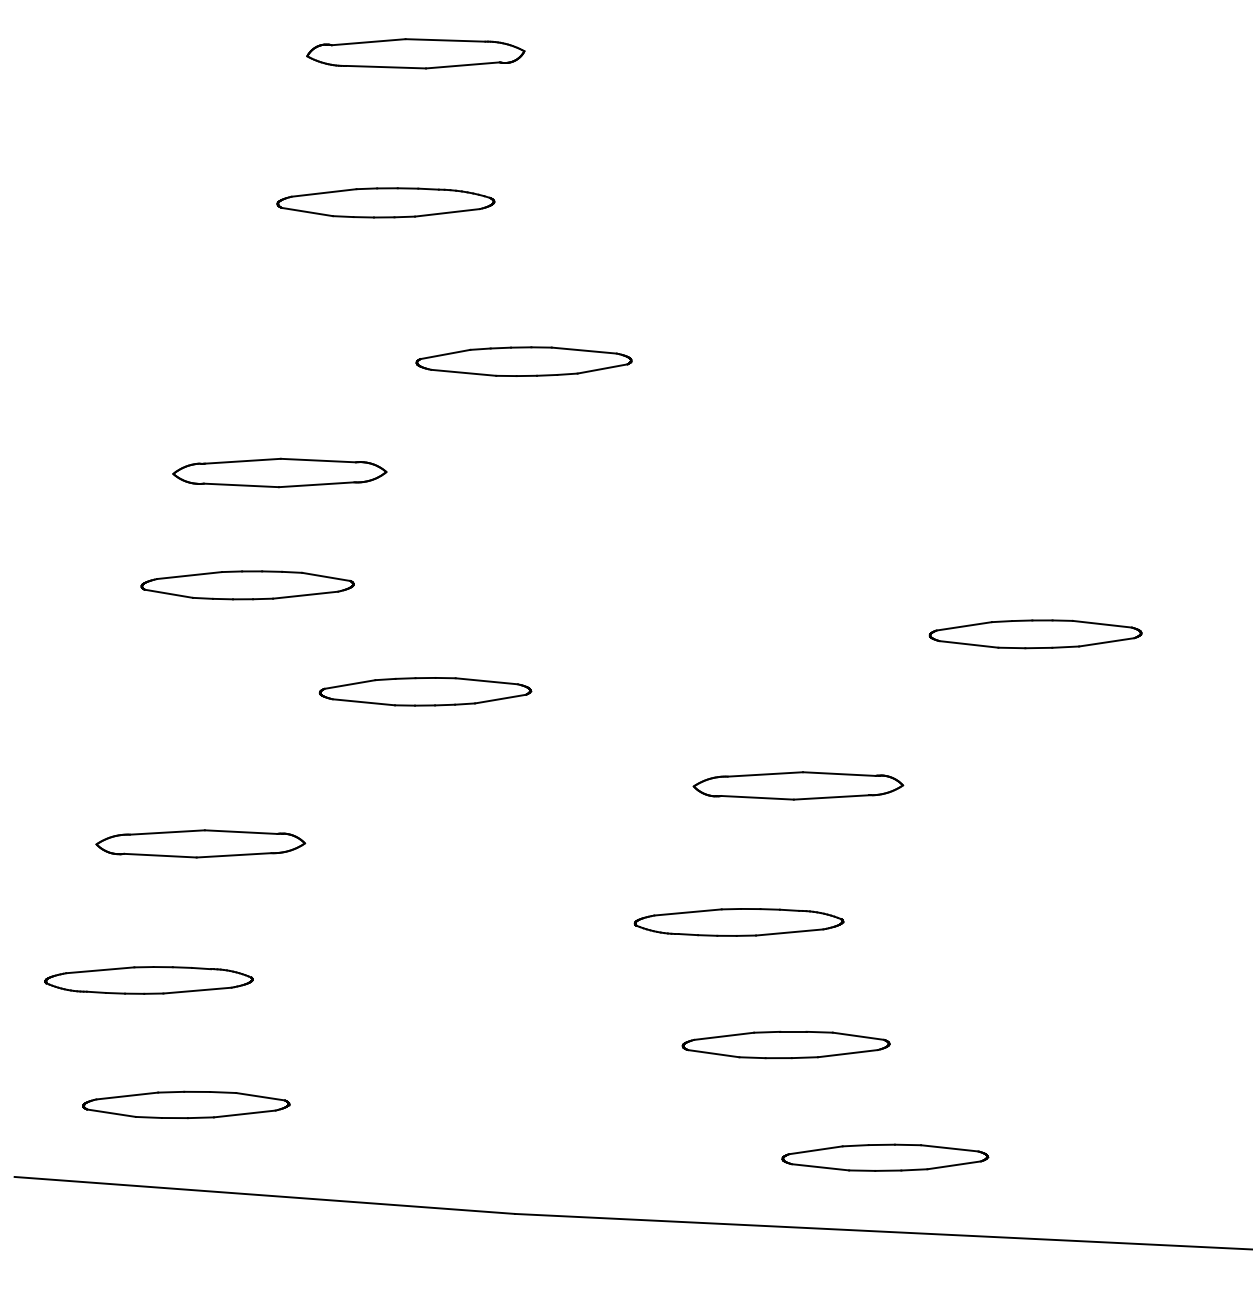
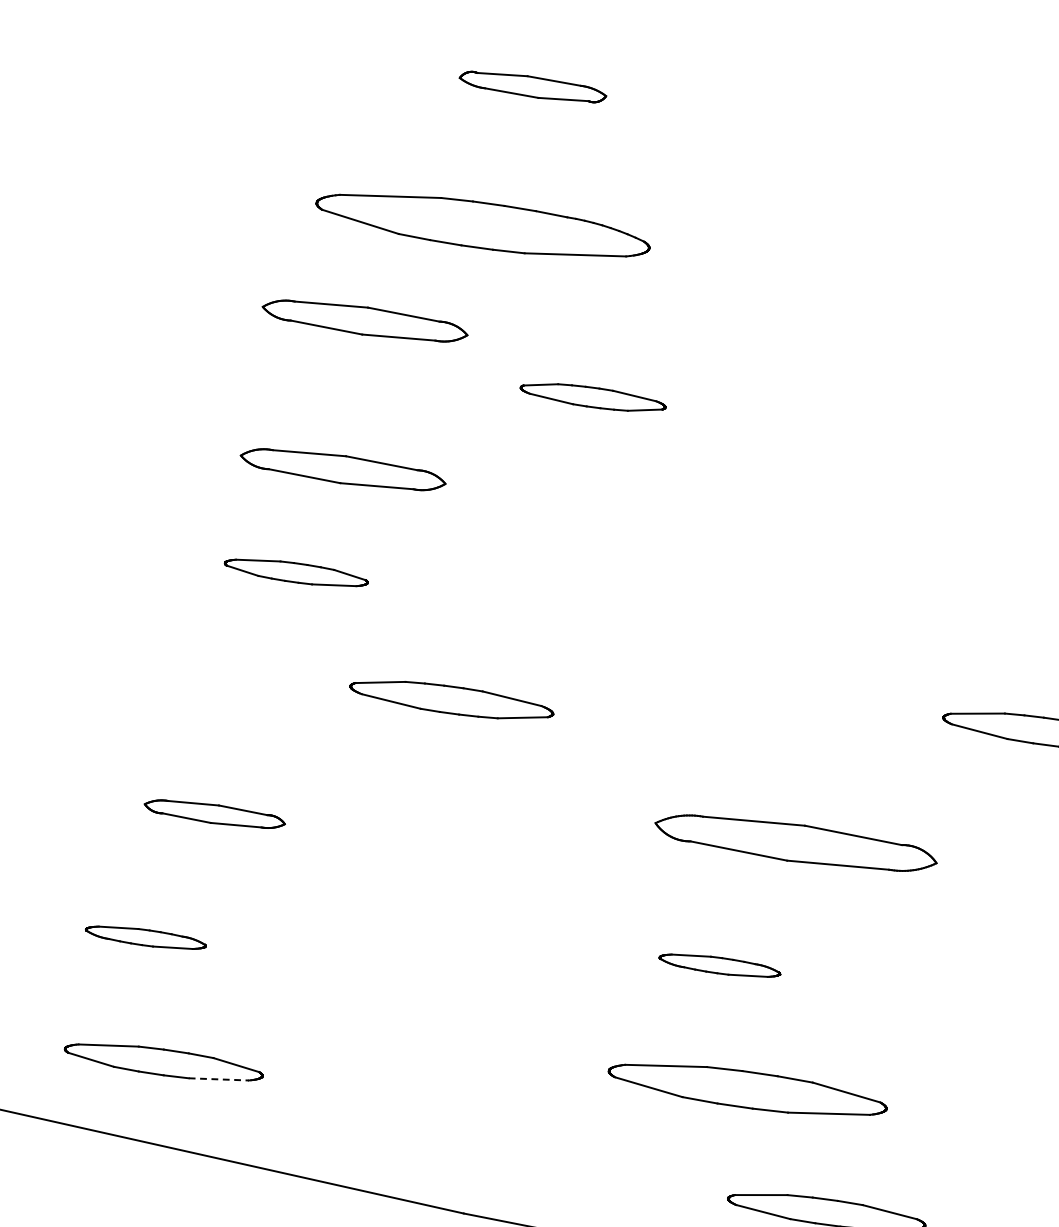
part: (415, 53) -> (532, 86), size x0.7
part: (385, 202) -> (482, 225), size x1.6
part: (279, 317) -> (364, 320), added
part: (523, 361) -> (592, 397), size x0.7
part: (247, 585) -> (296, 573), size x0.7
part: (798, 785) -> (796, 842), size x1.4
part: (200, 843) -> (214, 813), size x0.7
part: (738, 922) -> (719, 965), size x0.6
part: (148, 980) -> (145, 937), size x0.6
part: (785, 1044) -> (747, 1089), size x1.4
line: (245, 1113) -> (219, 1079), solid -> dashed

